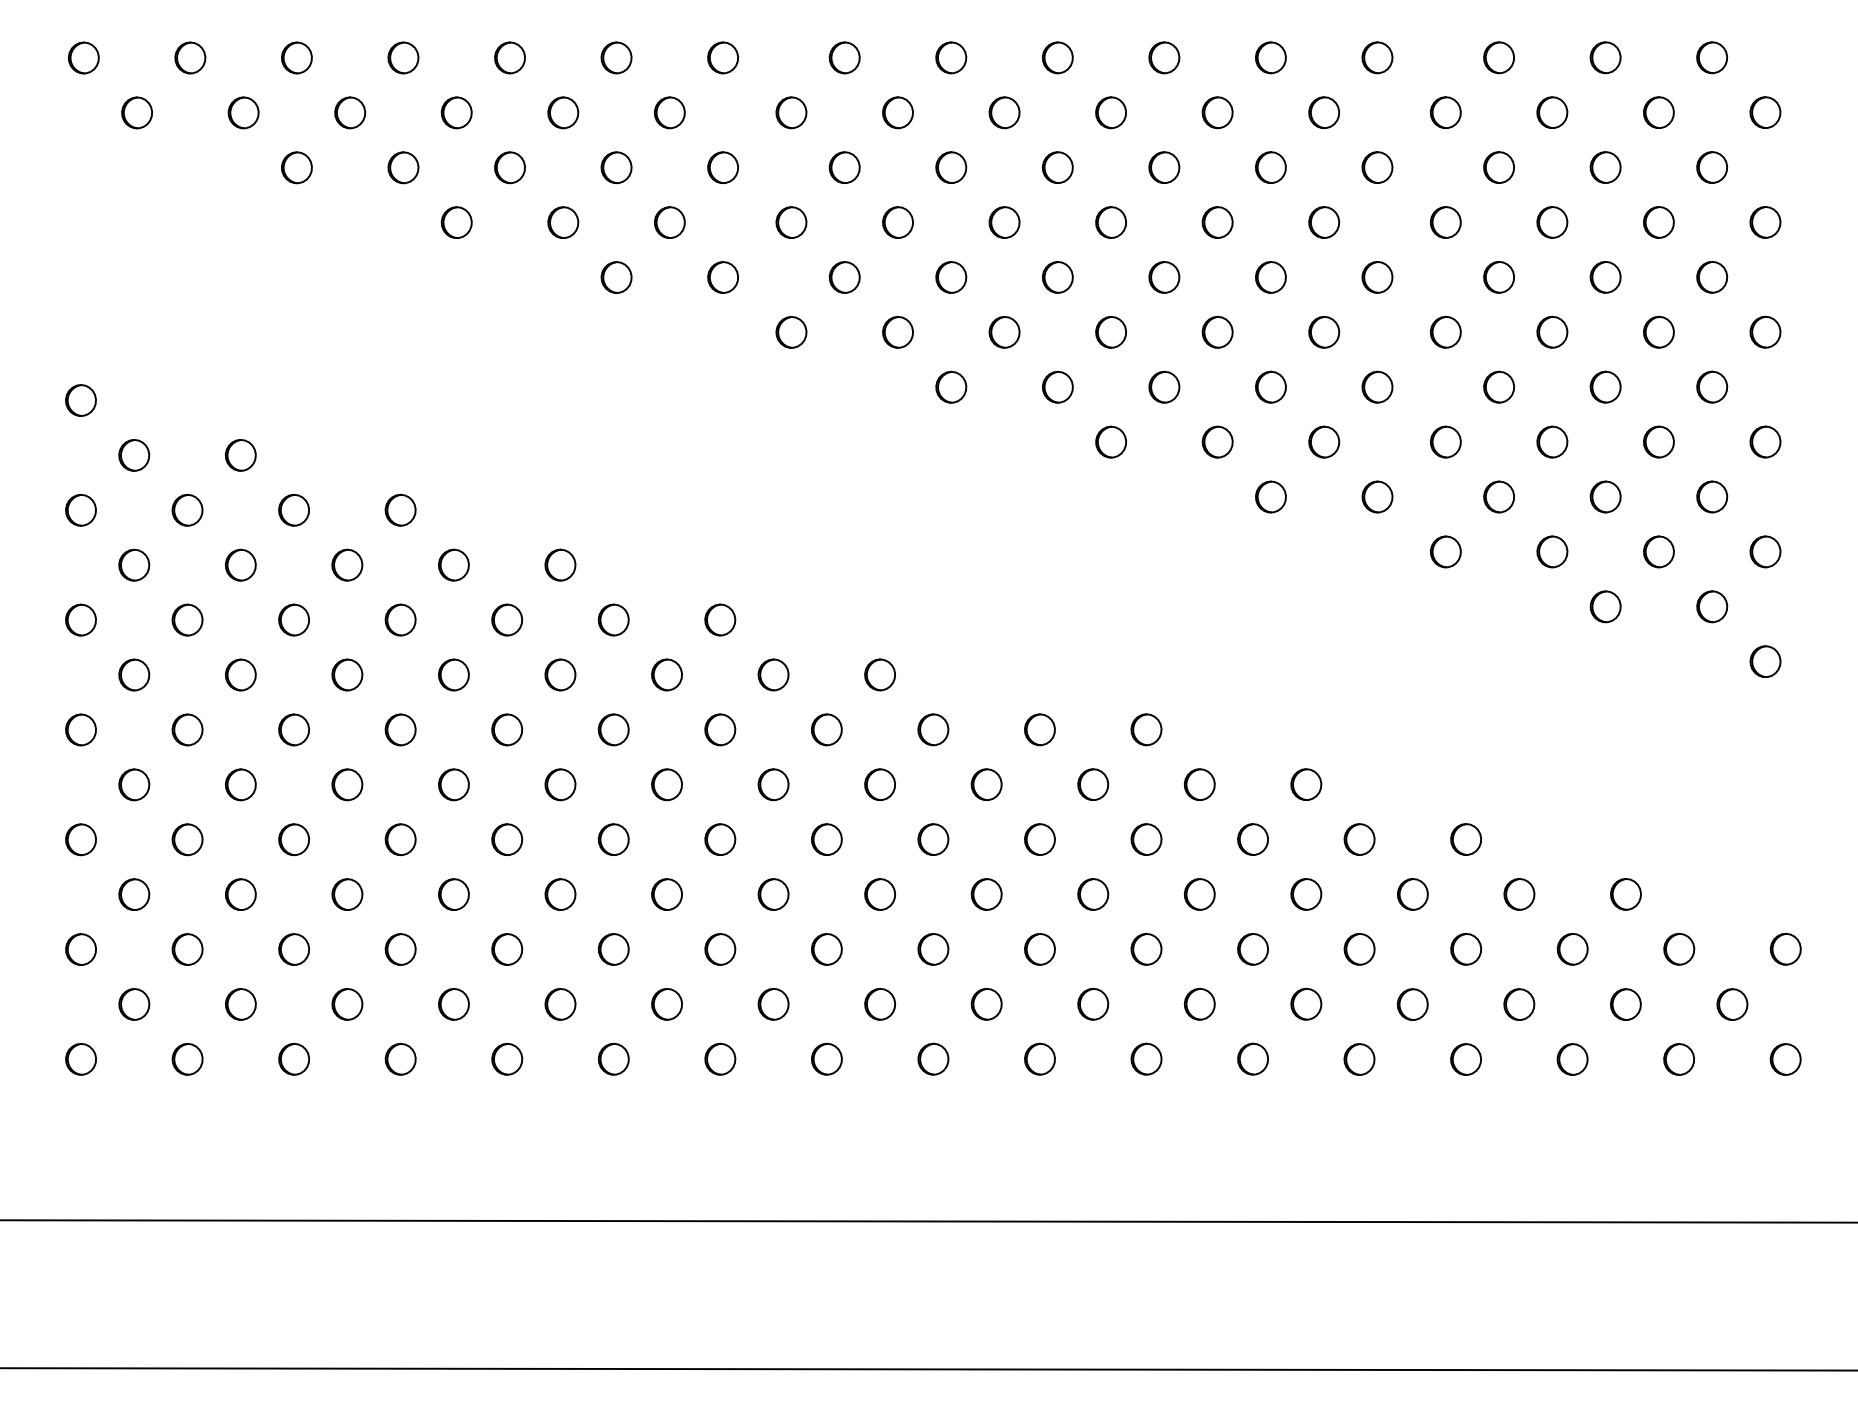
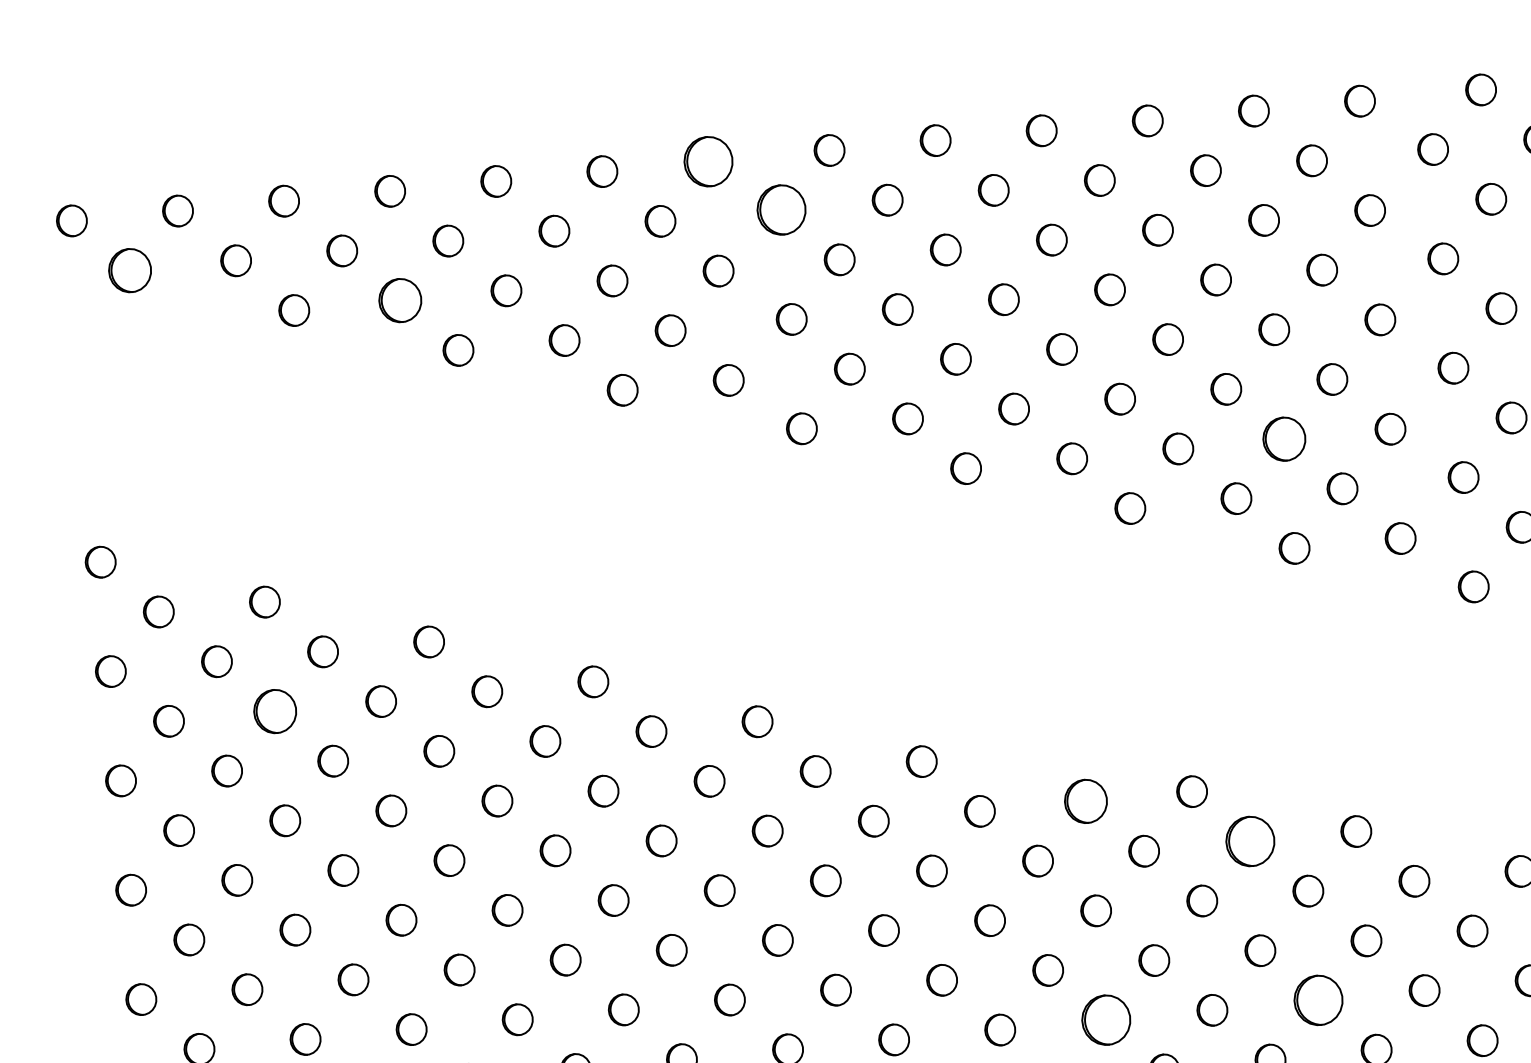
part: (722, 57) -> (707, 161), size x1.6
part: (136, 112) -> (129, 270), size x1.4
part: (791, 112) -> (781, 209), size x1.6
part: (403, 167) -> (400, 300), size x1.4
part: (1270, 386) -> (1283, 438), size x1.4
part: (240, 564) -> (274, 710), size x1.4
part: (1039, 729) -> (1085, 801), size x1.4
part: (1199, 784) -> (1249, 841), size x1.6
part: (1039, 949) -> (1105, 1020), size x1.6
part: (1252, 949) -> (1317, 1000), size x1.6

